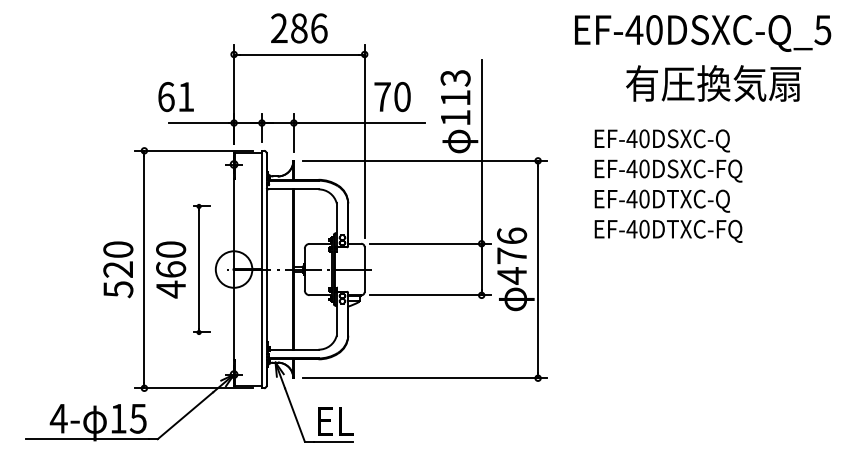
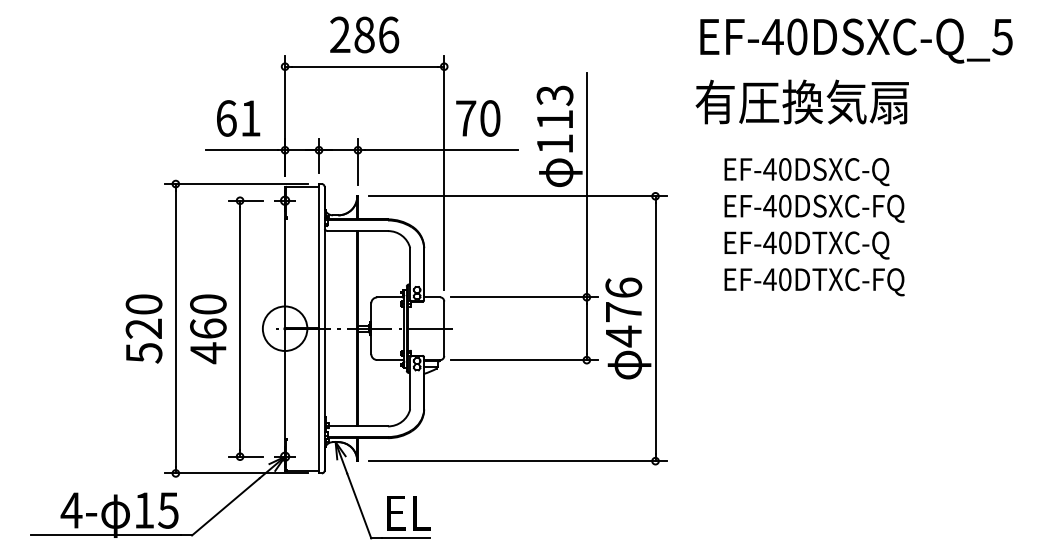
text: (712, 83) -> (801, 101), moved
text: (176, 97) -> (238, 118), moved
part: (201, 269) -> (245, 328), size x1.67

